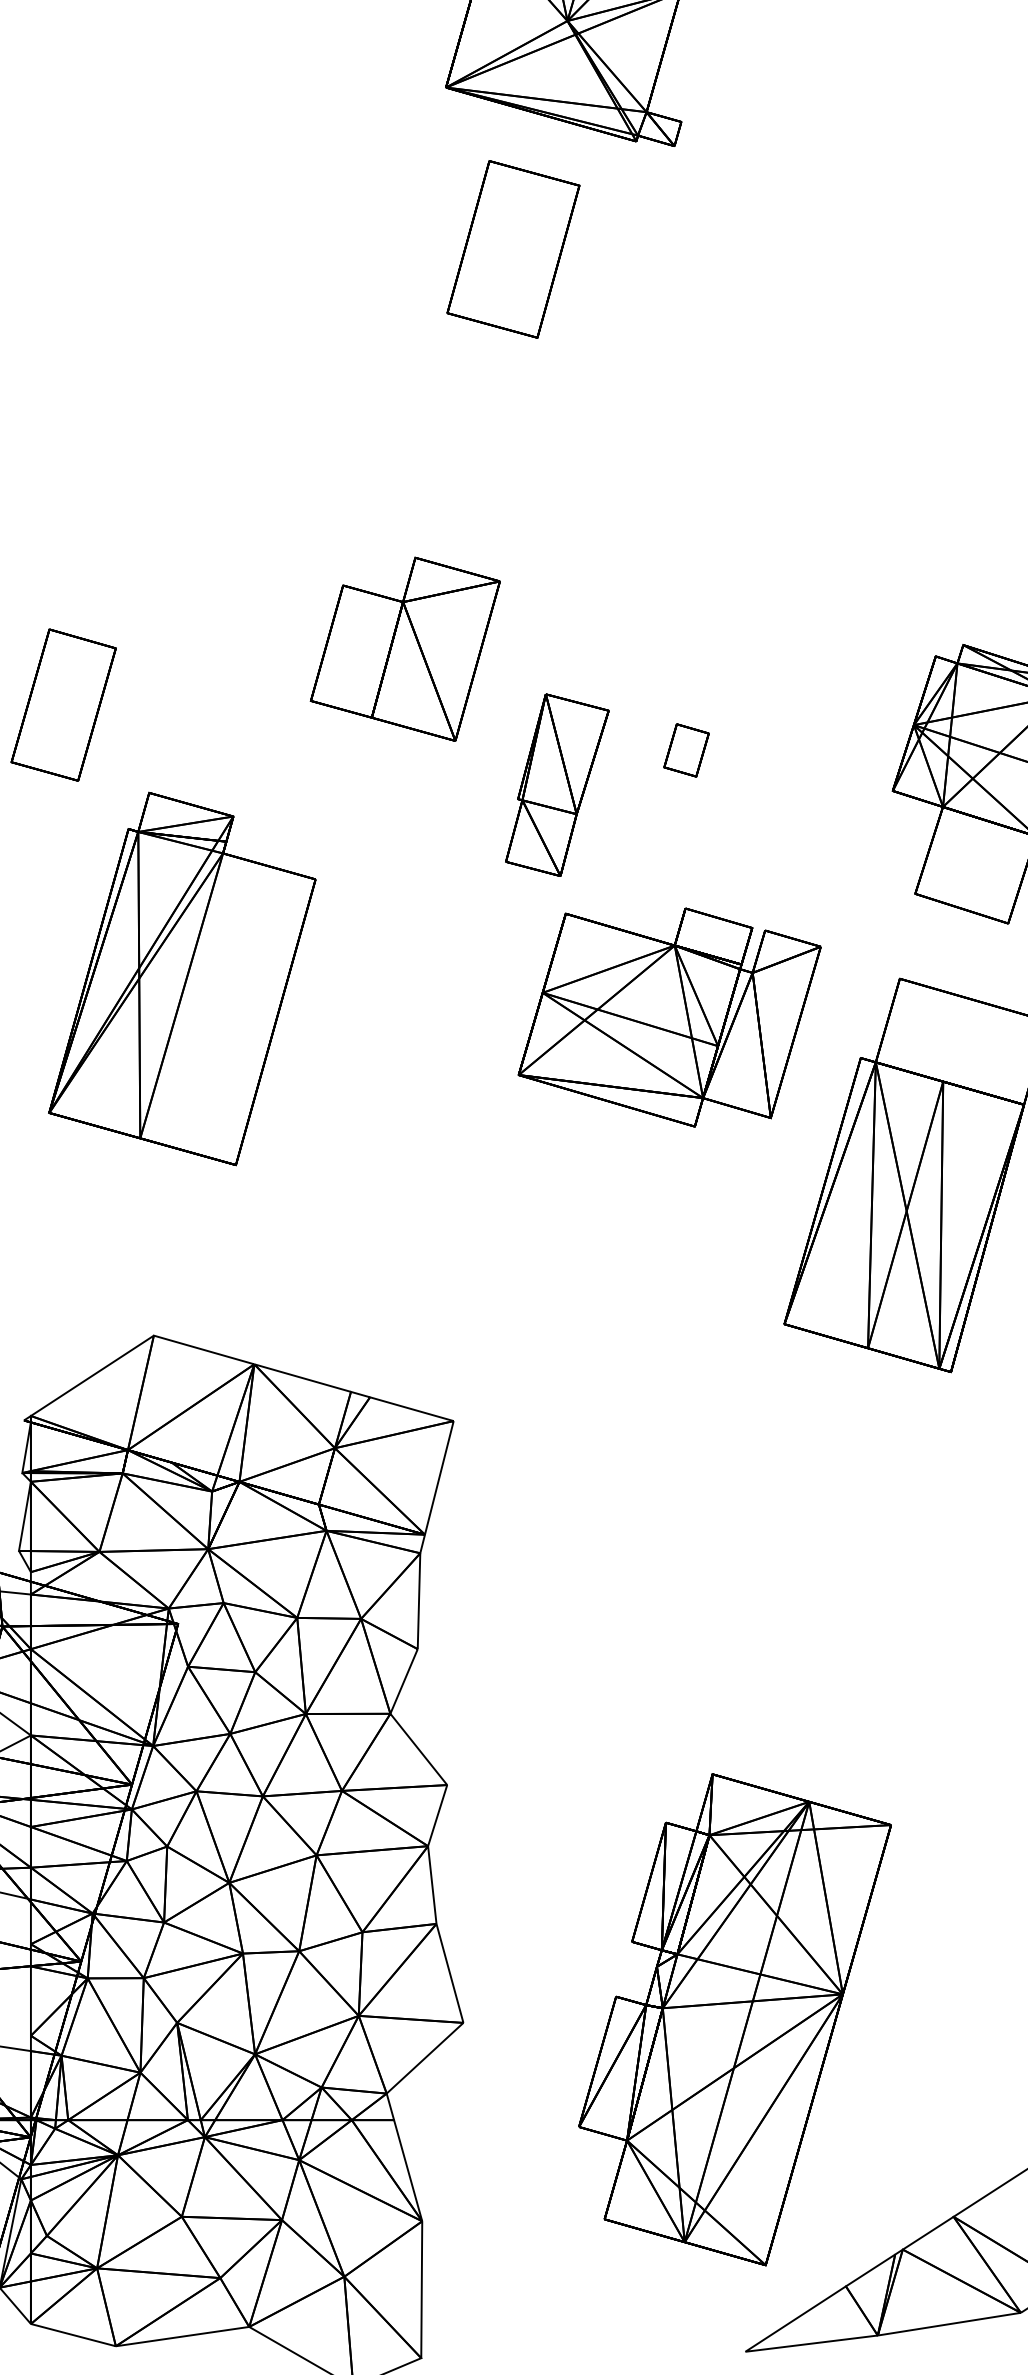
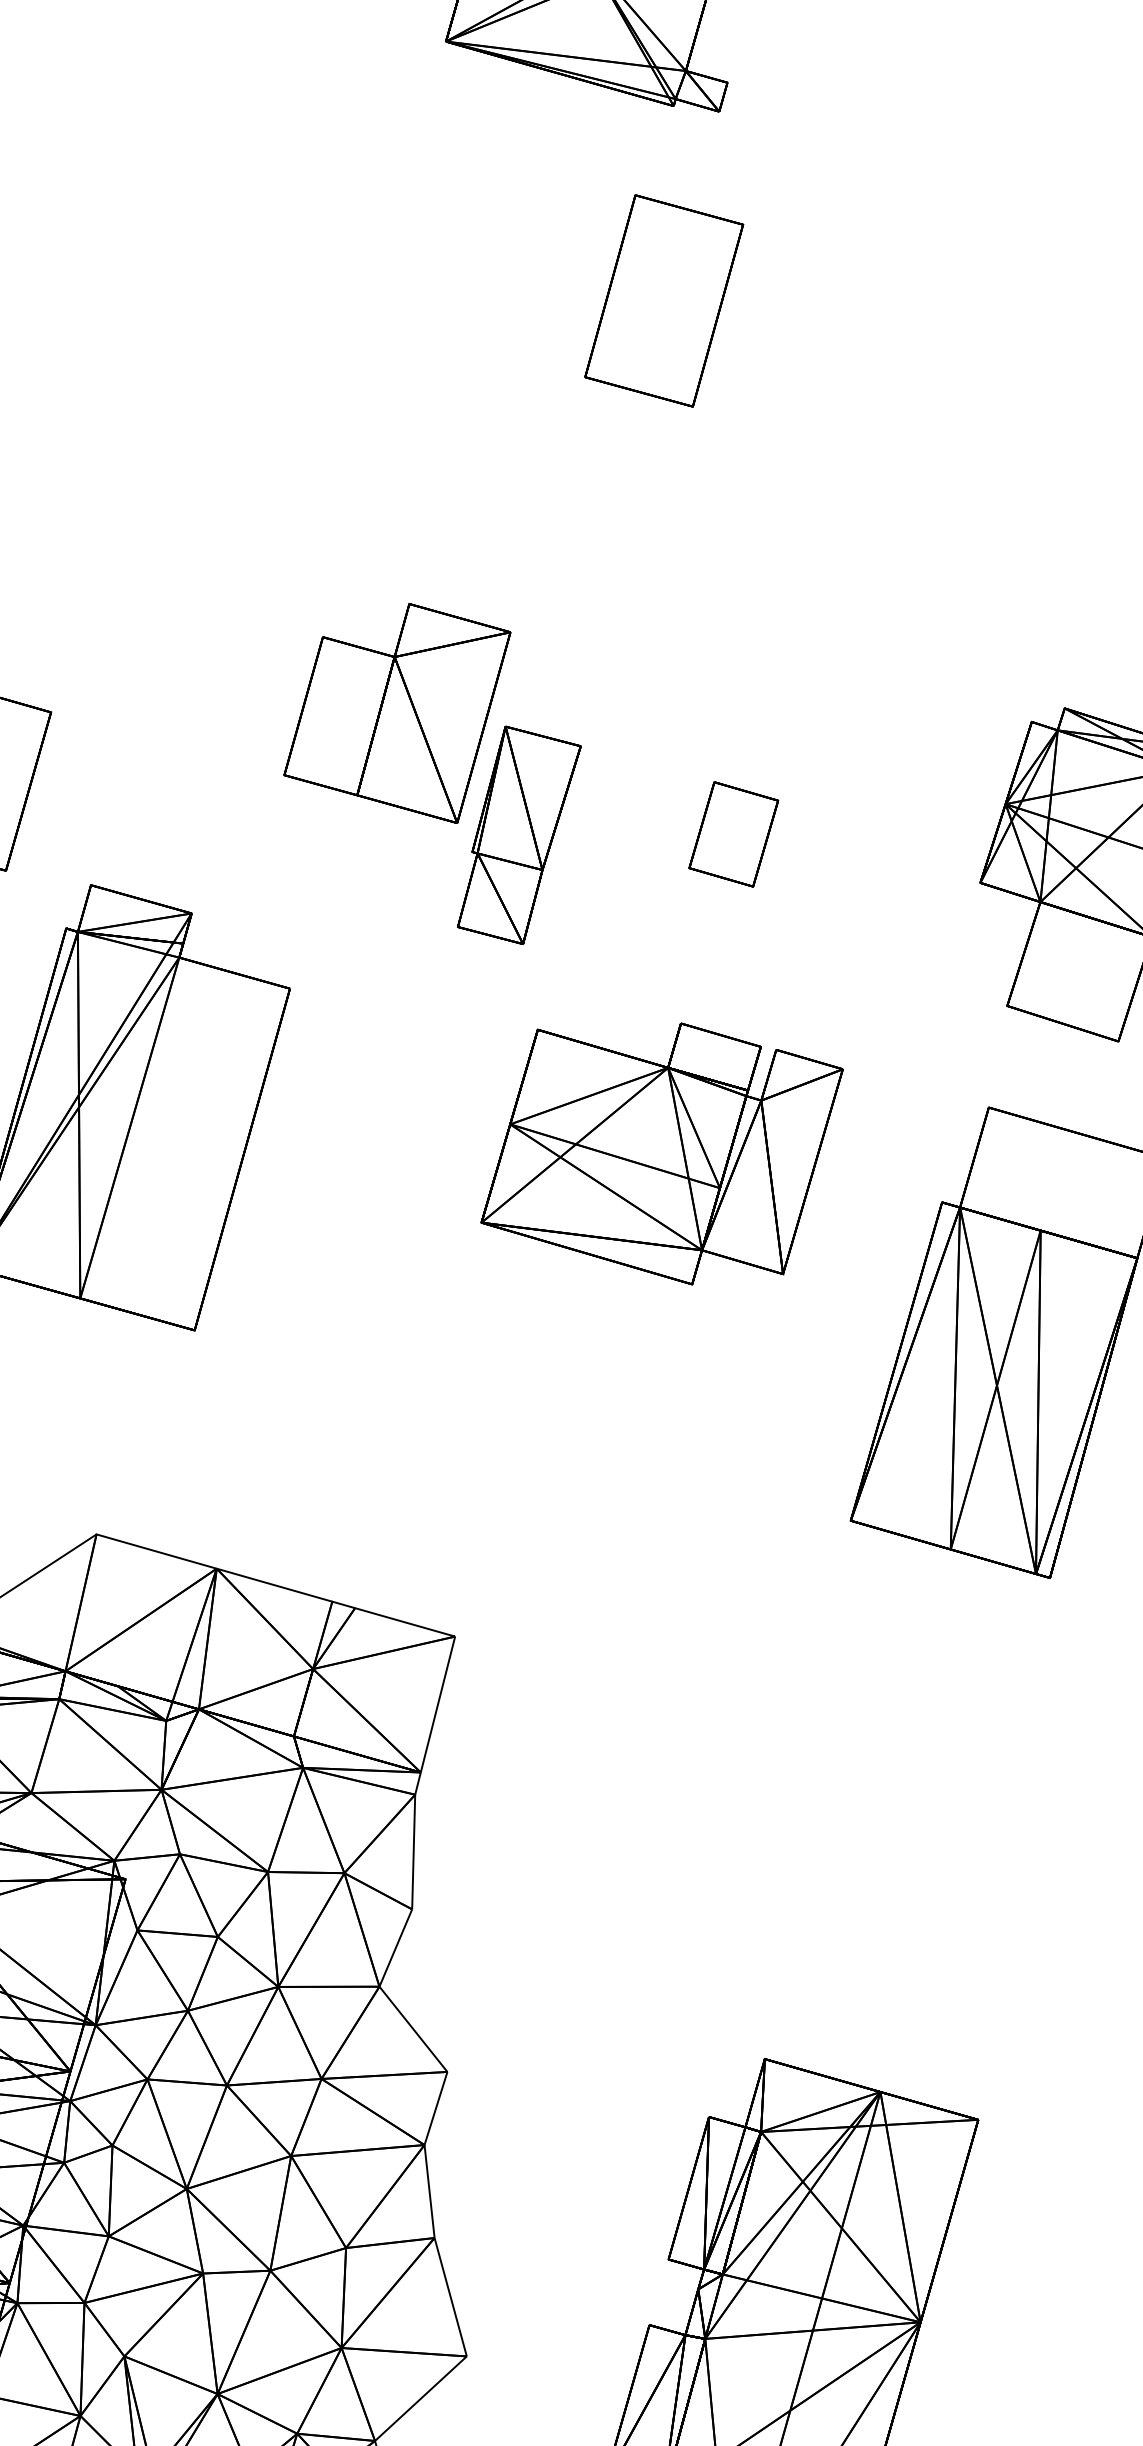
part: (513, 249) -> (664, 301), moved
part: (686, 750) -> (733, 834), size x1.67
part: (557, 784) -> (519, 834), moved
part: (669, 1017) -> (661, 1153), moved

